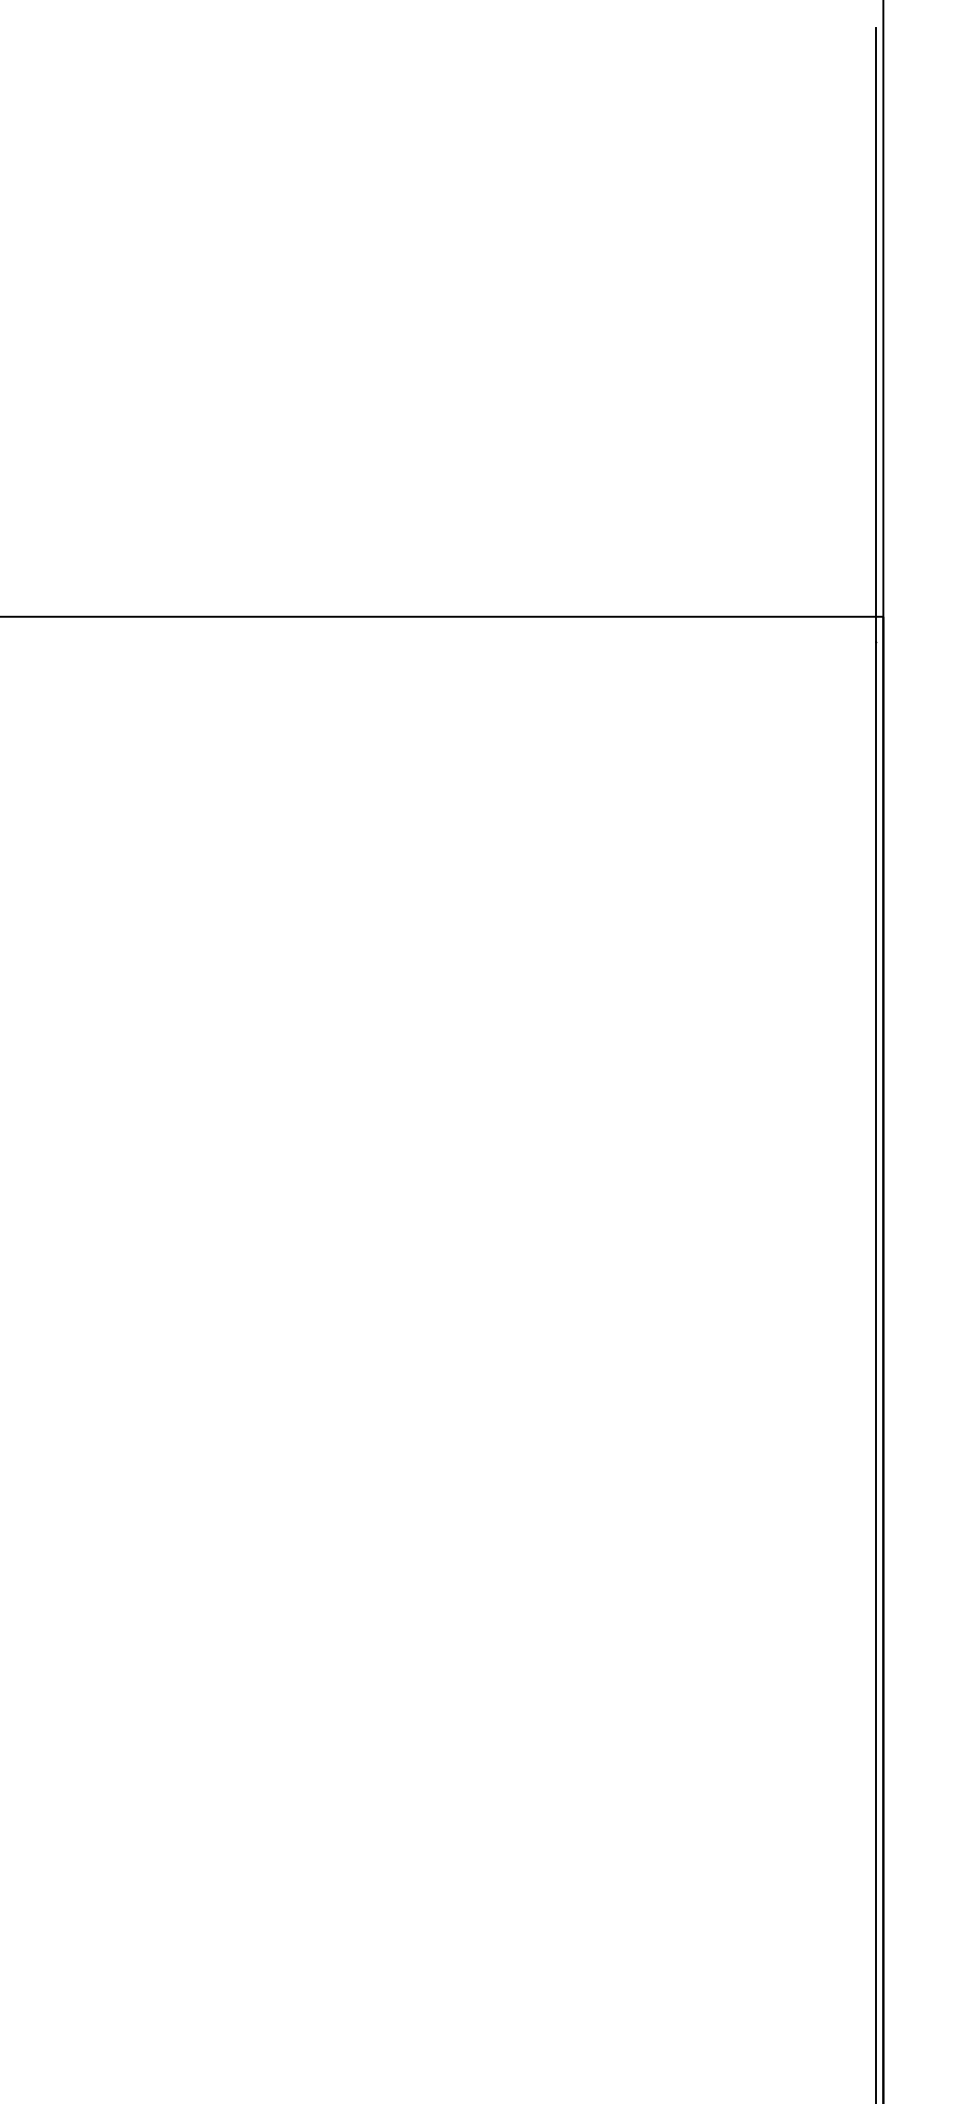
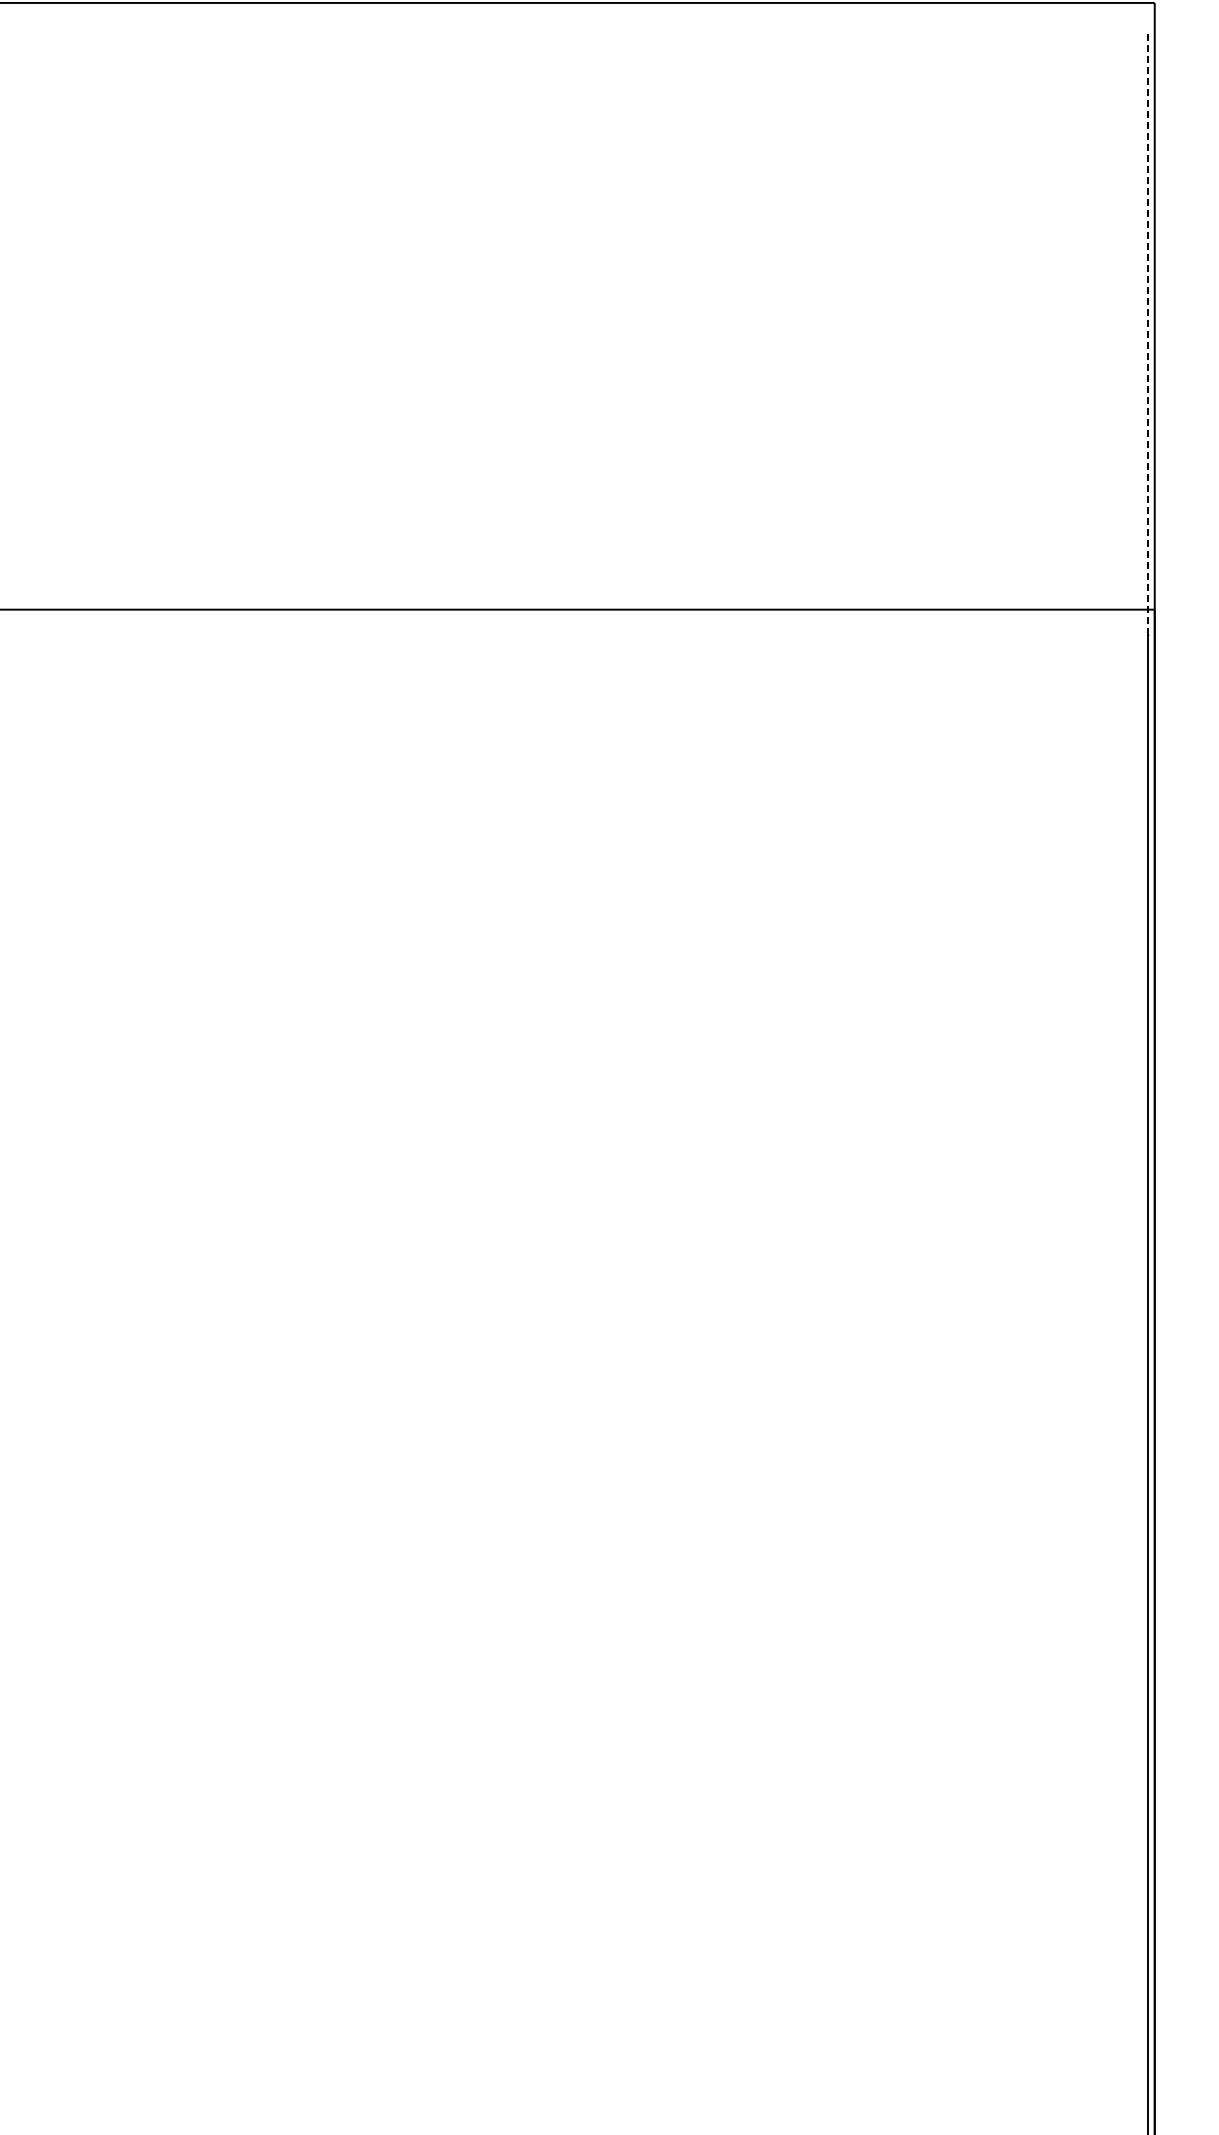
line: (875, 334) -> (1147, 332), solid -> dashed

